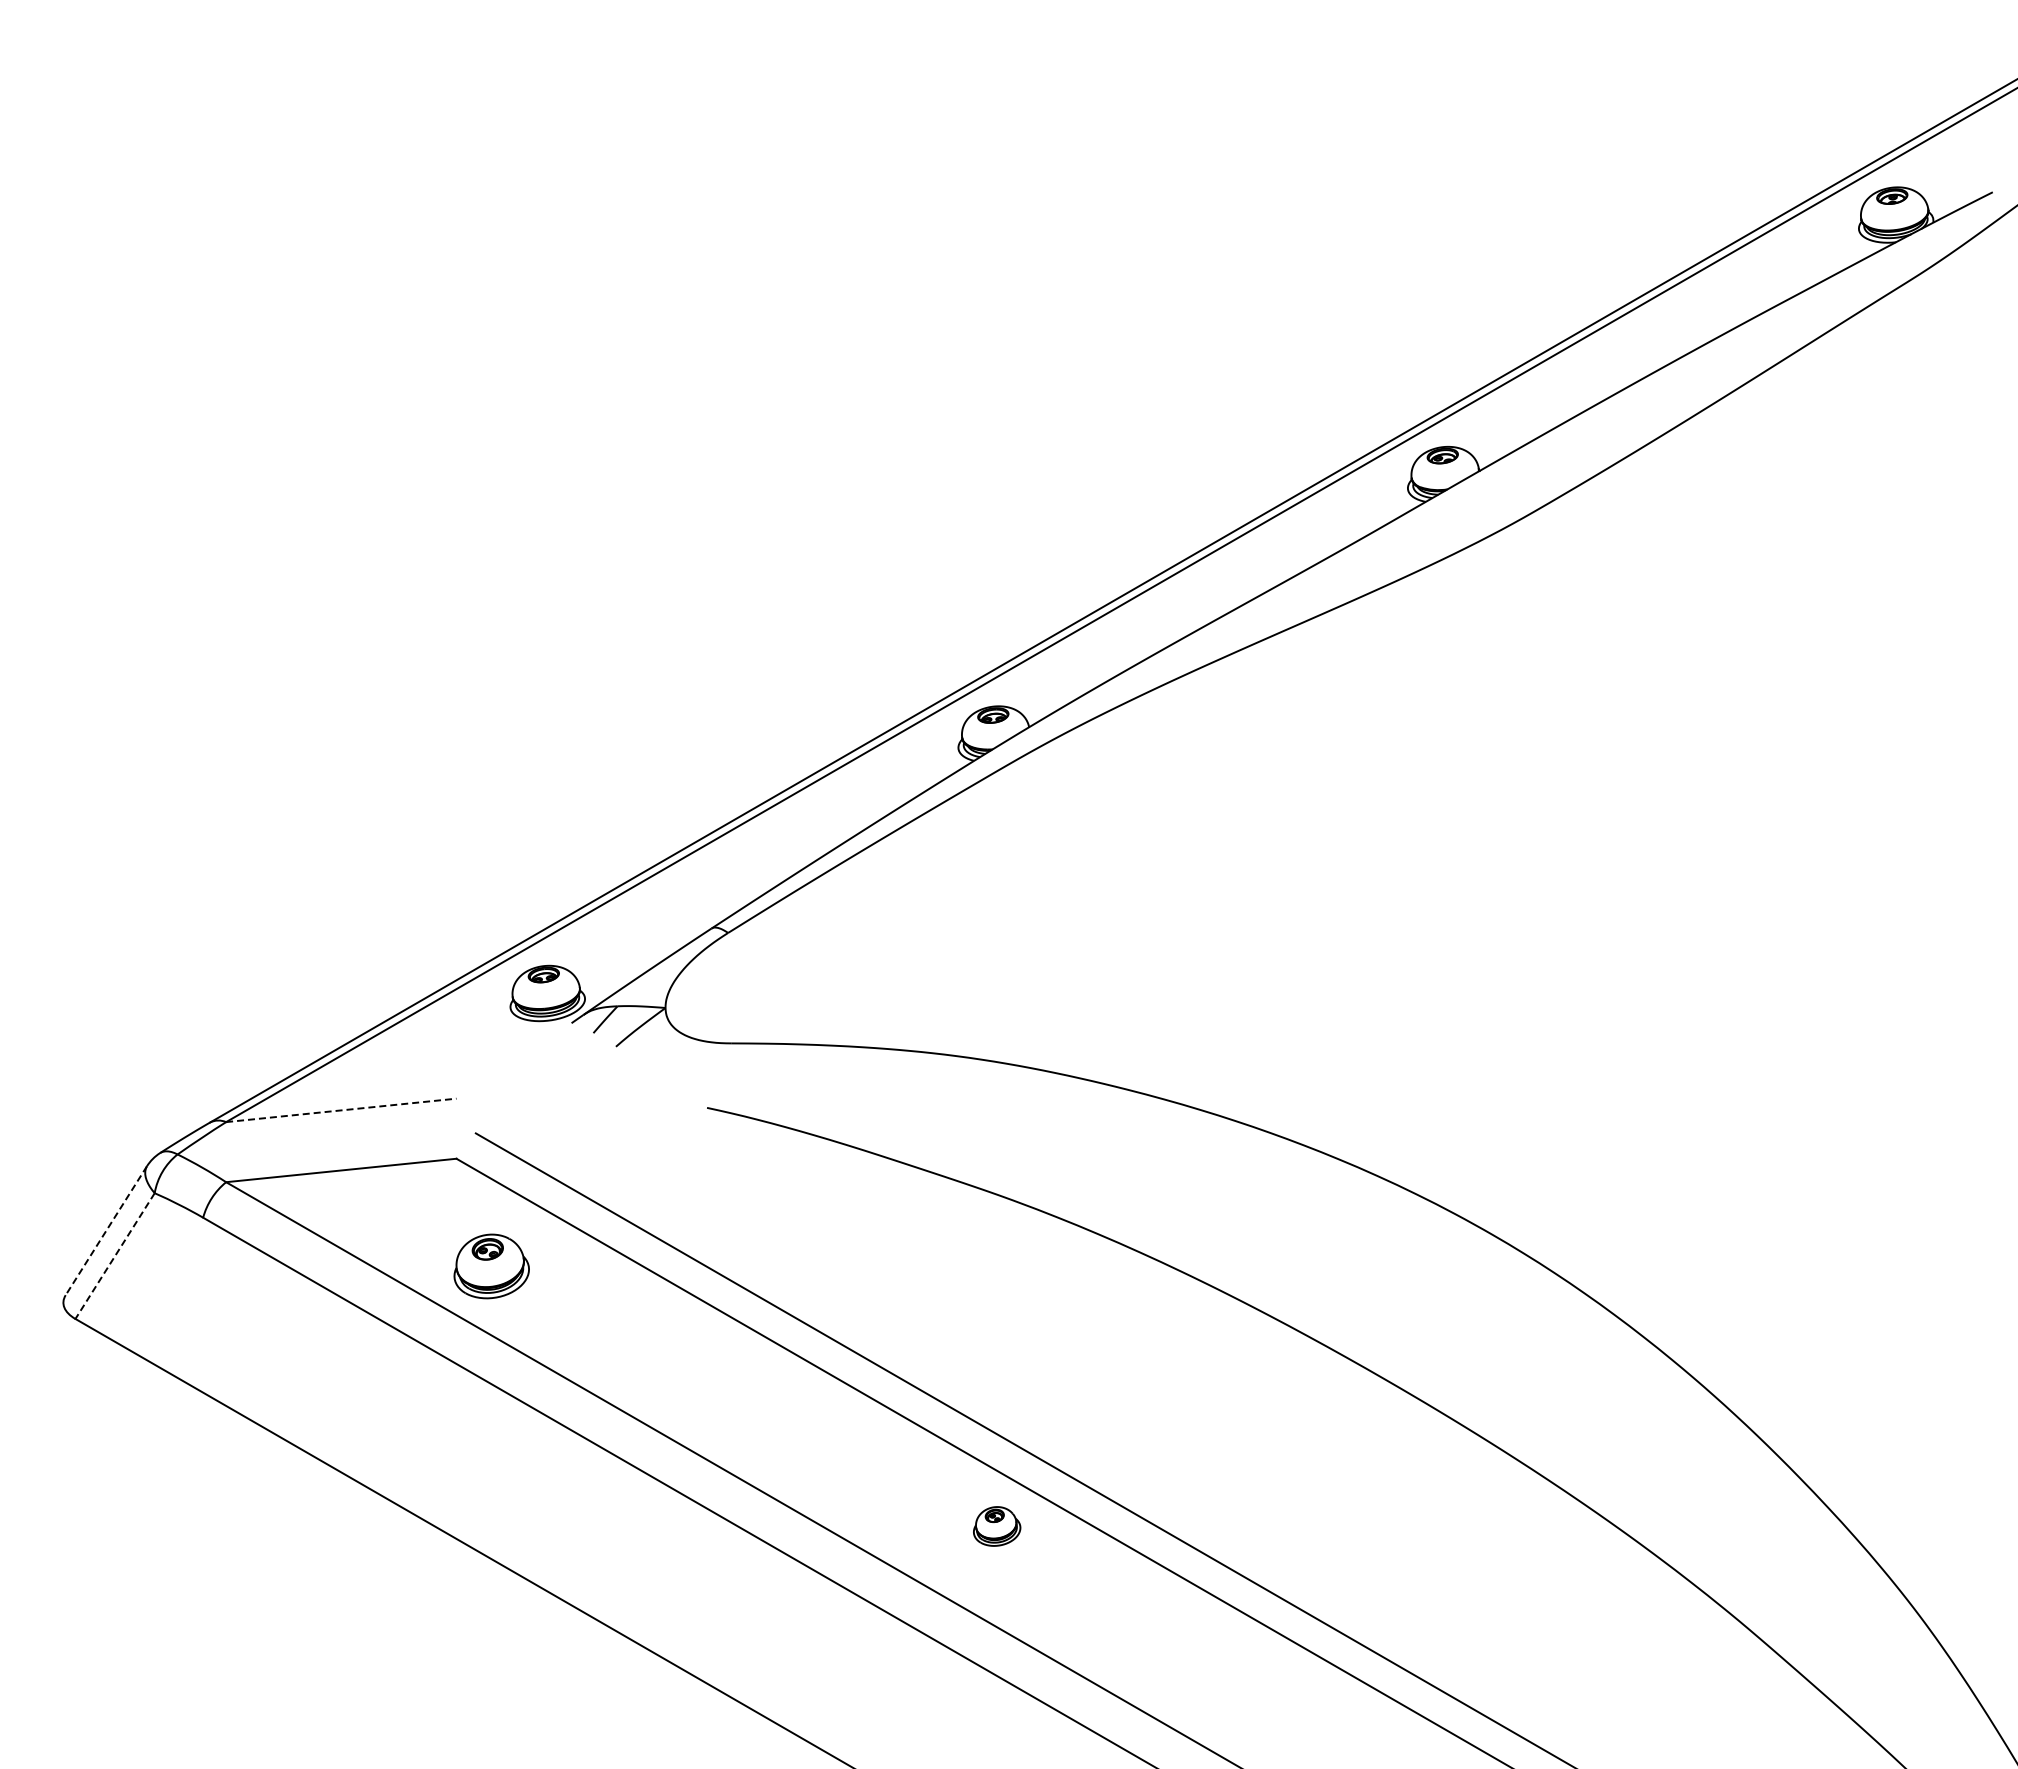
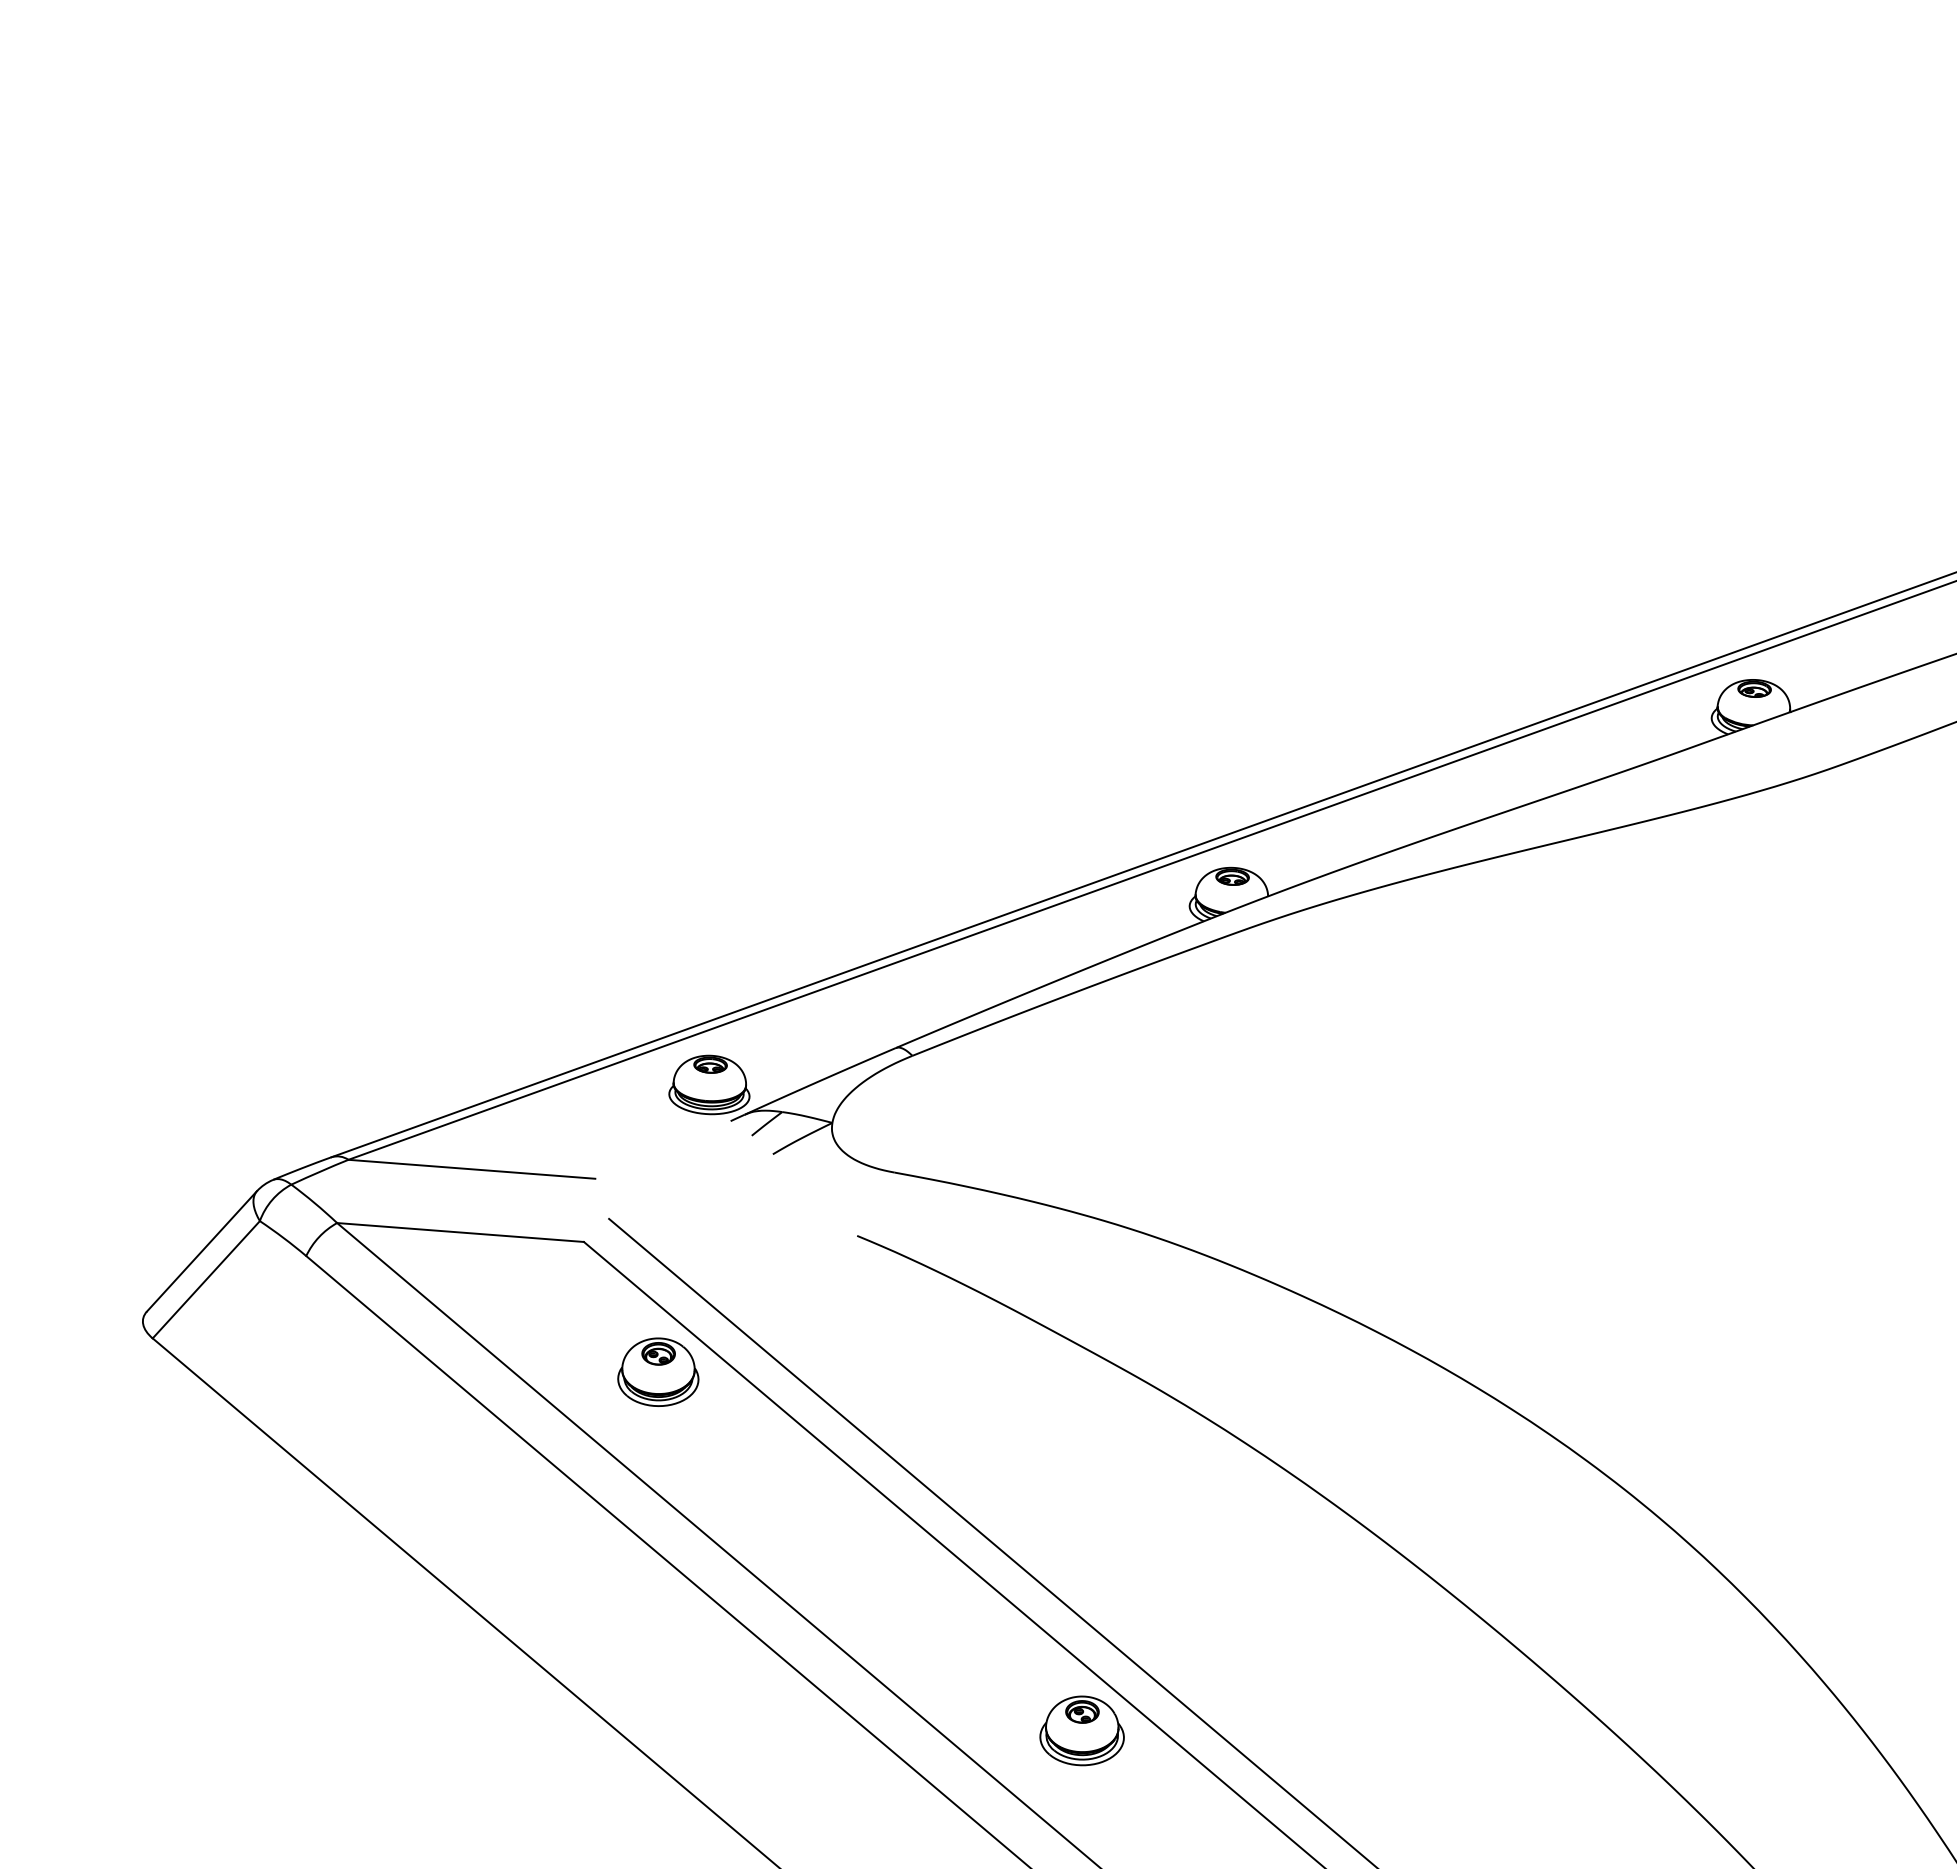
line: (341, 1110) -> (472, 1169), dashed -> solid
line: (106, 1231) -> (201, 1252), dashed -> solid
line: (114, 1256) -> (205, 1280), dashed -> solid
part: (491, 1266) -> (659, 1372), moved
part: (996, 1526) -> (1082, 1731), size x1.67

